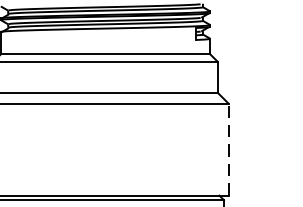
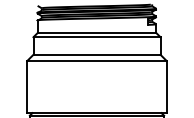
line: (228, 148) -> (166, 86), dashed -> solid

